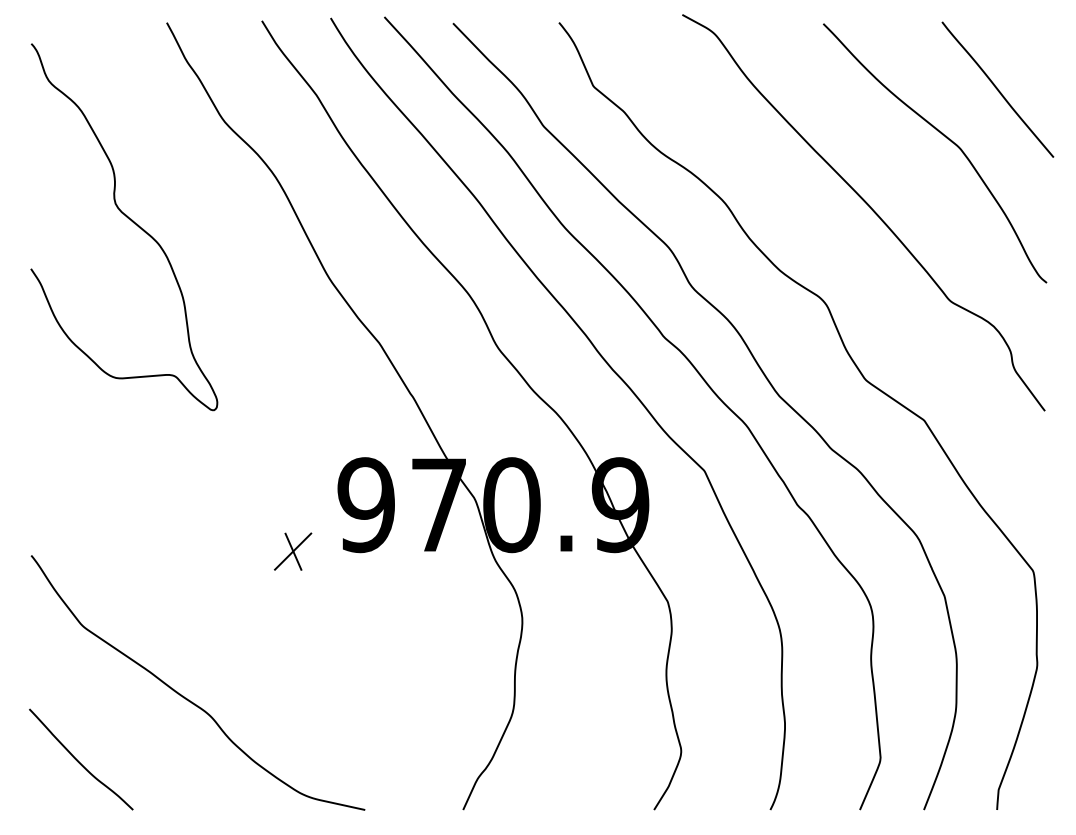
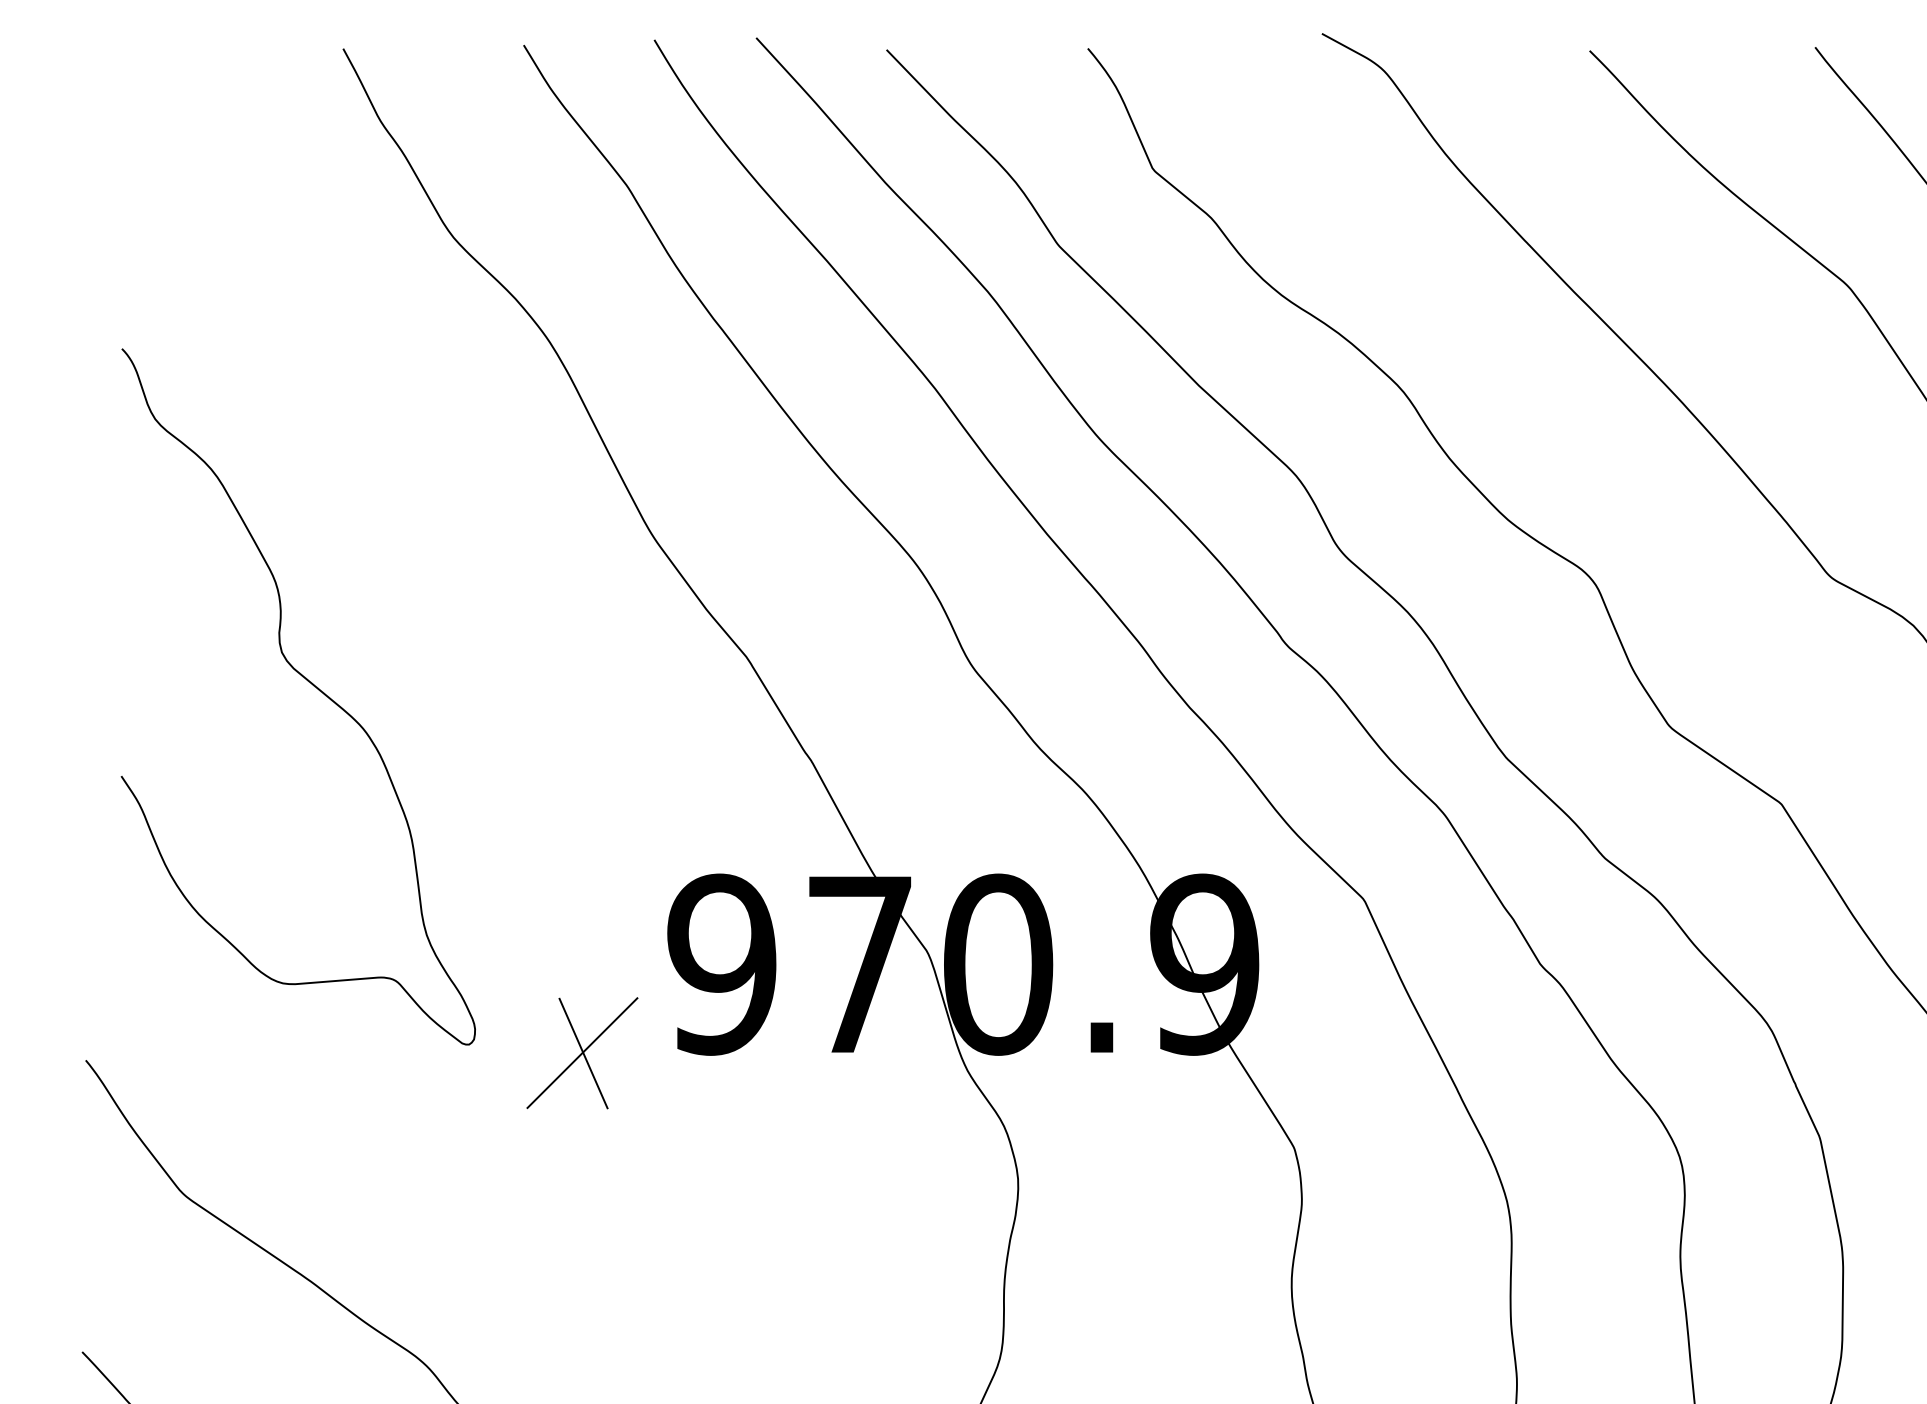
curve: (130, 220) -> (310, 684), moved
part: (293, 551) -> (583, 1052), size x1.6

